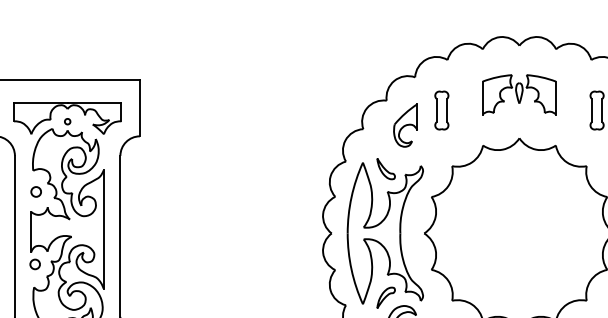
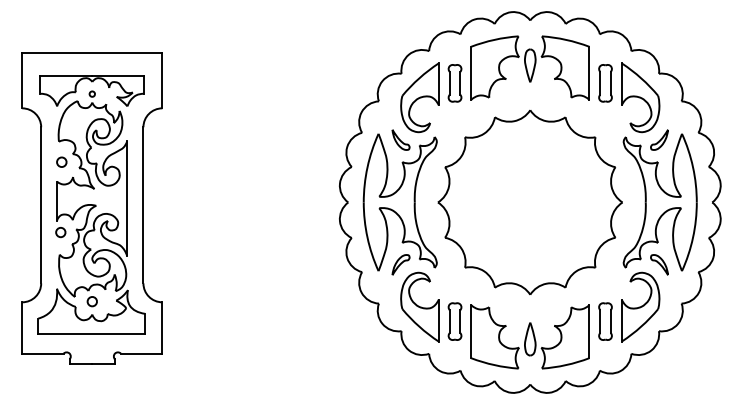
part: (518, 94) -> (529, 67), size x1.67
part: (405, 125) -> (419, 97), size x1.67

